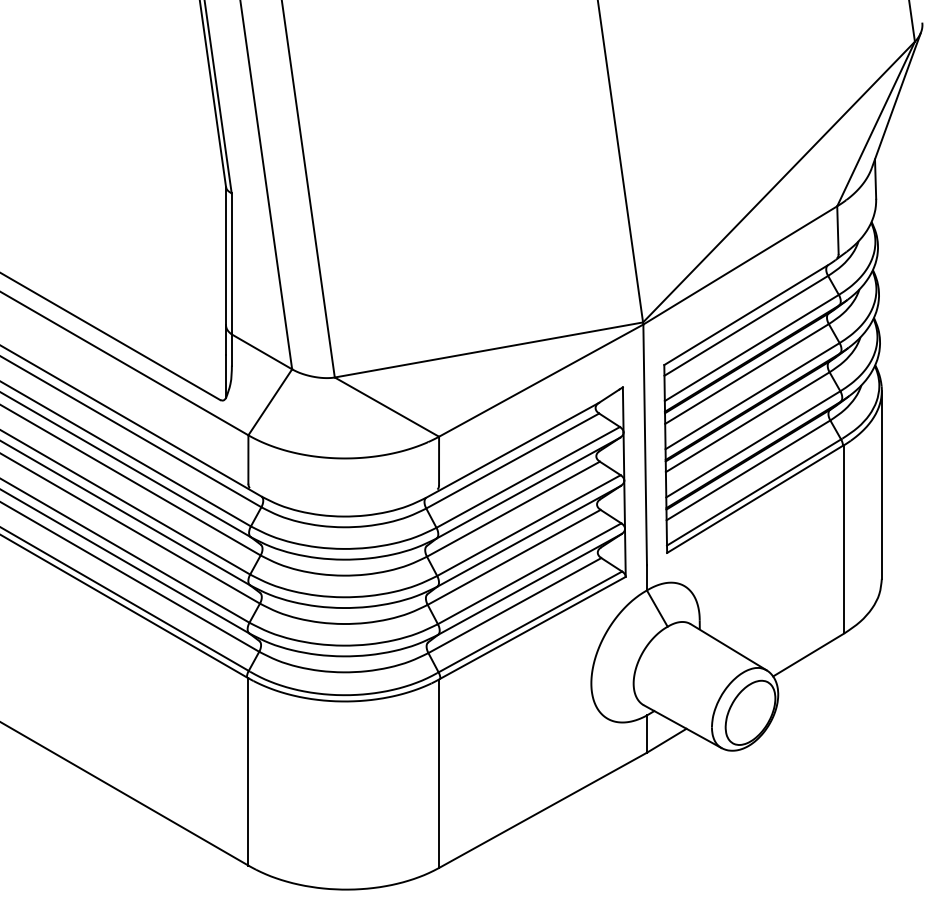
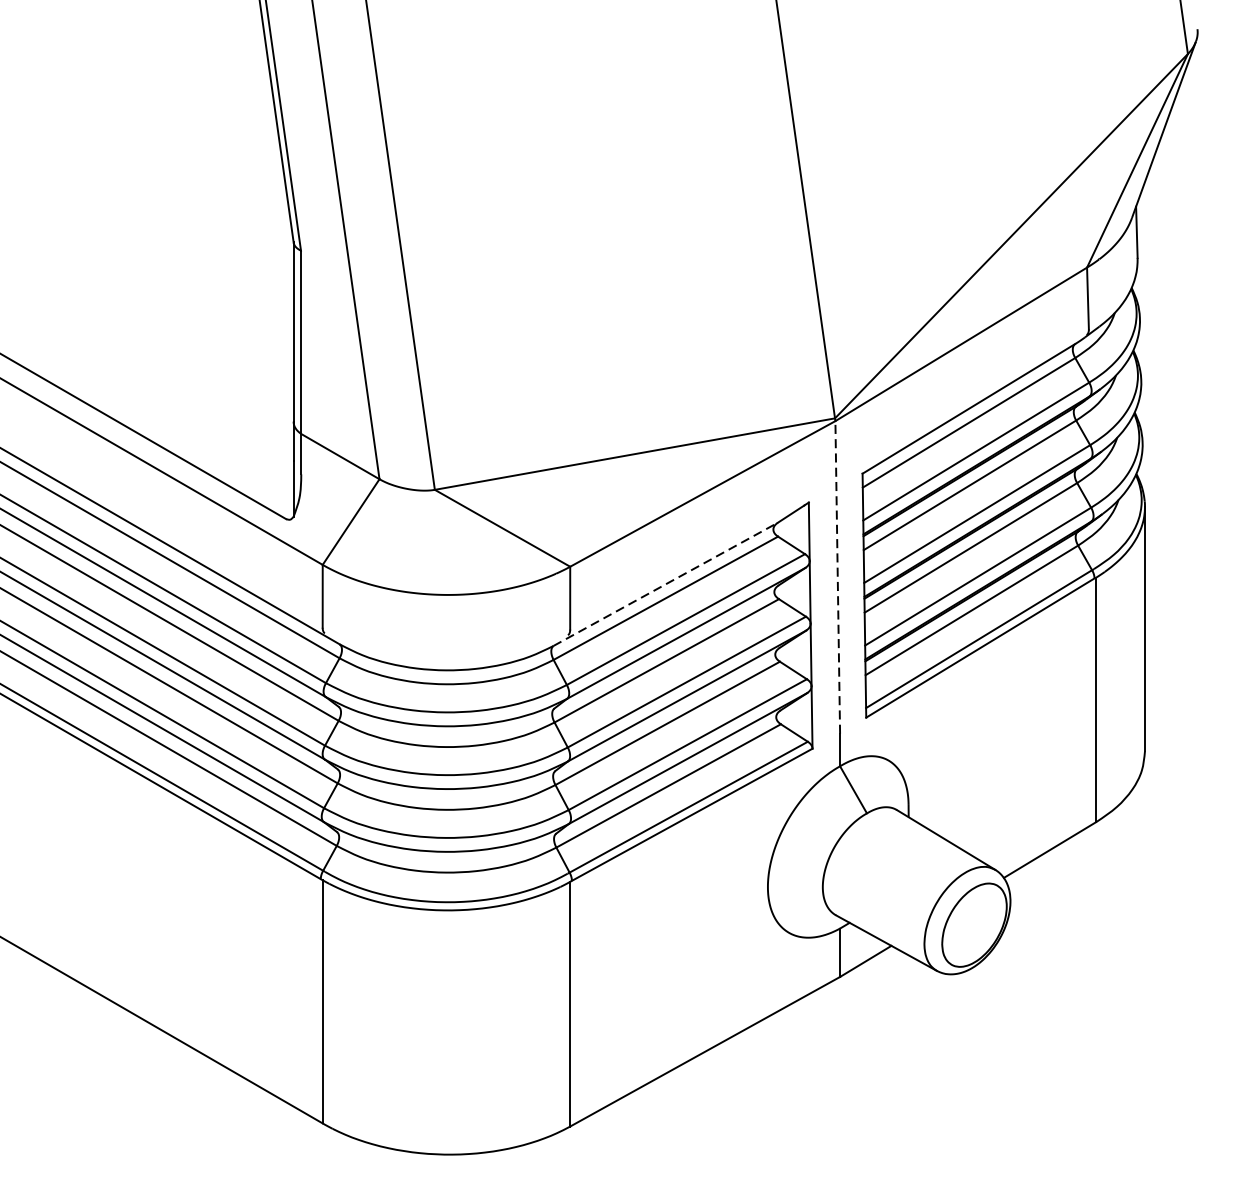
line: (645, 444) -> (838, 576), solid -> dashed
line: (512, 450) -> (665, 584), solid -> dashed

